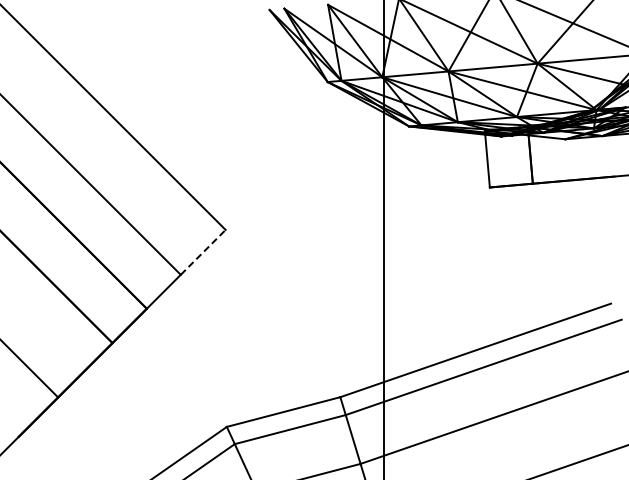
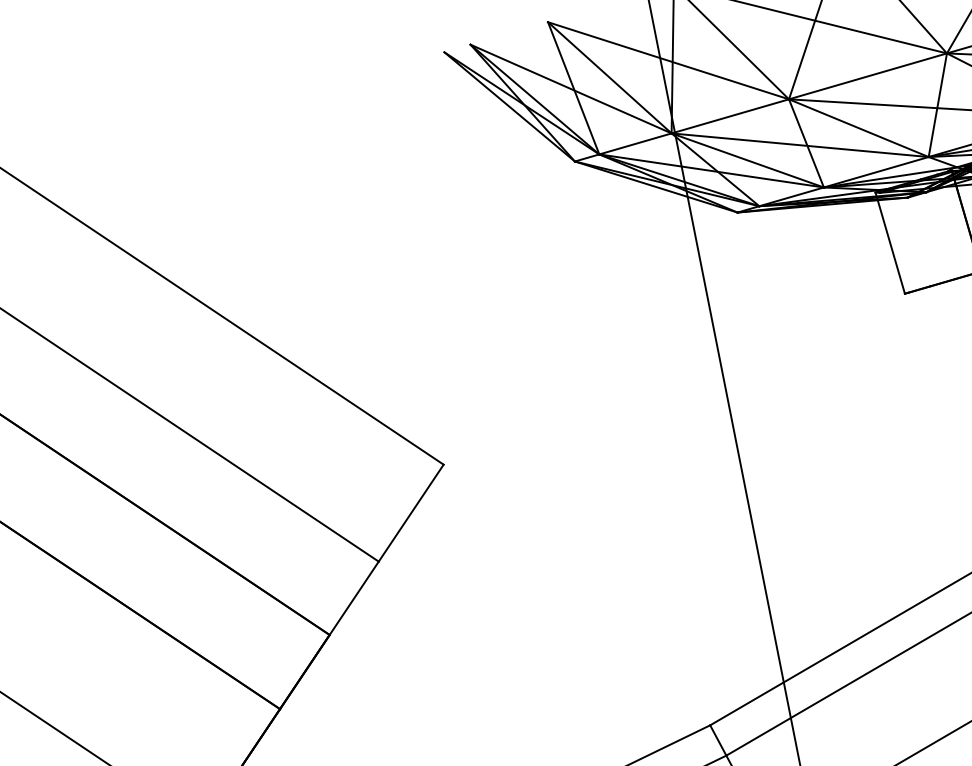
line: (203, 252) -> (411, 513), dashed -> solid

